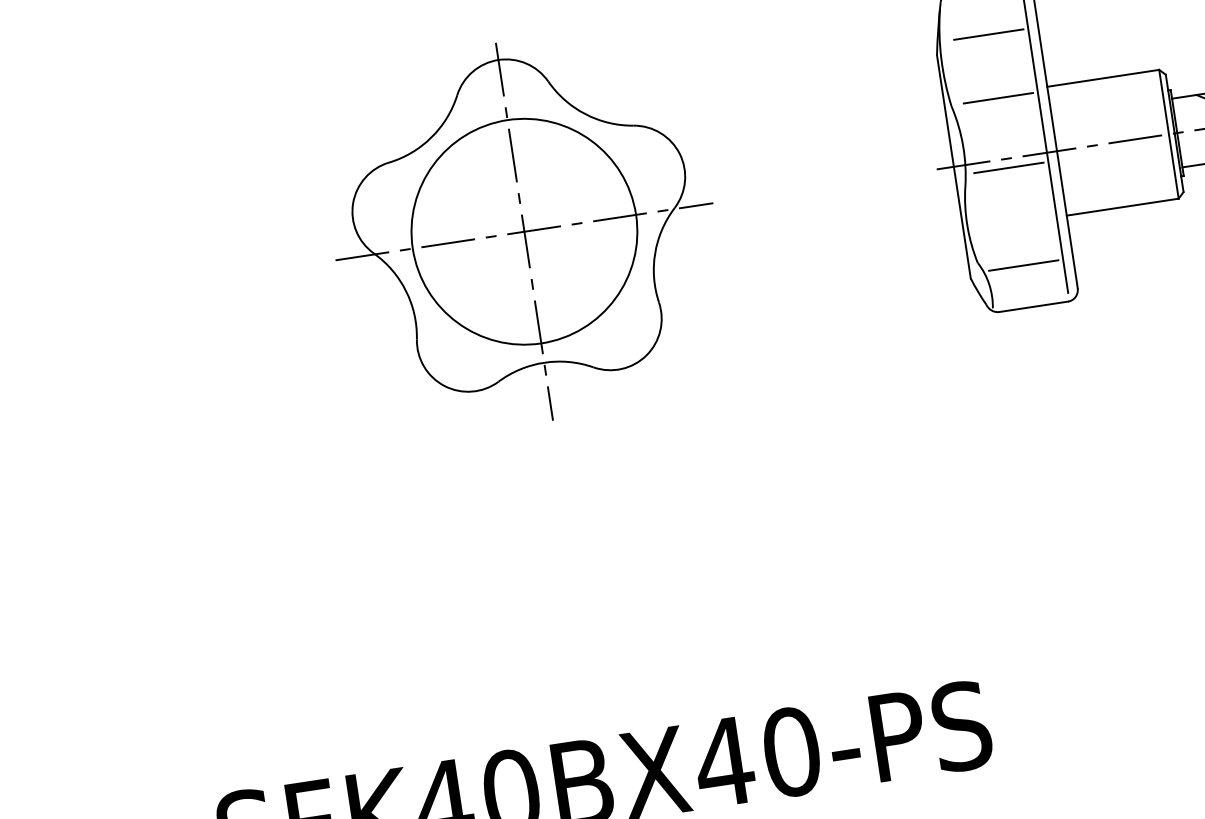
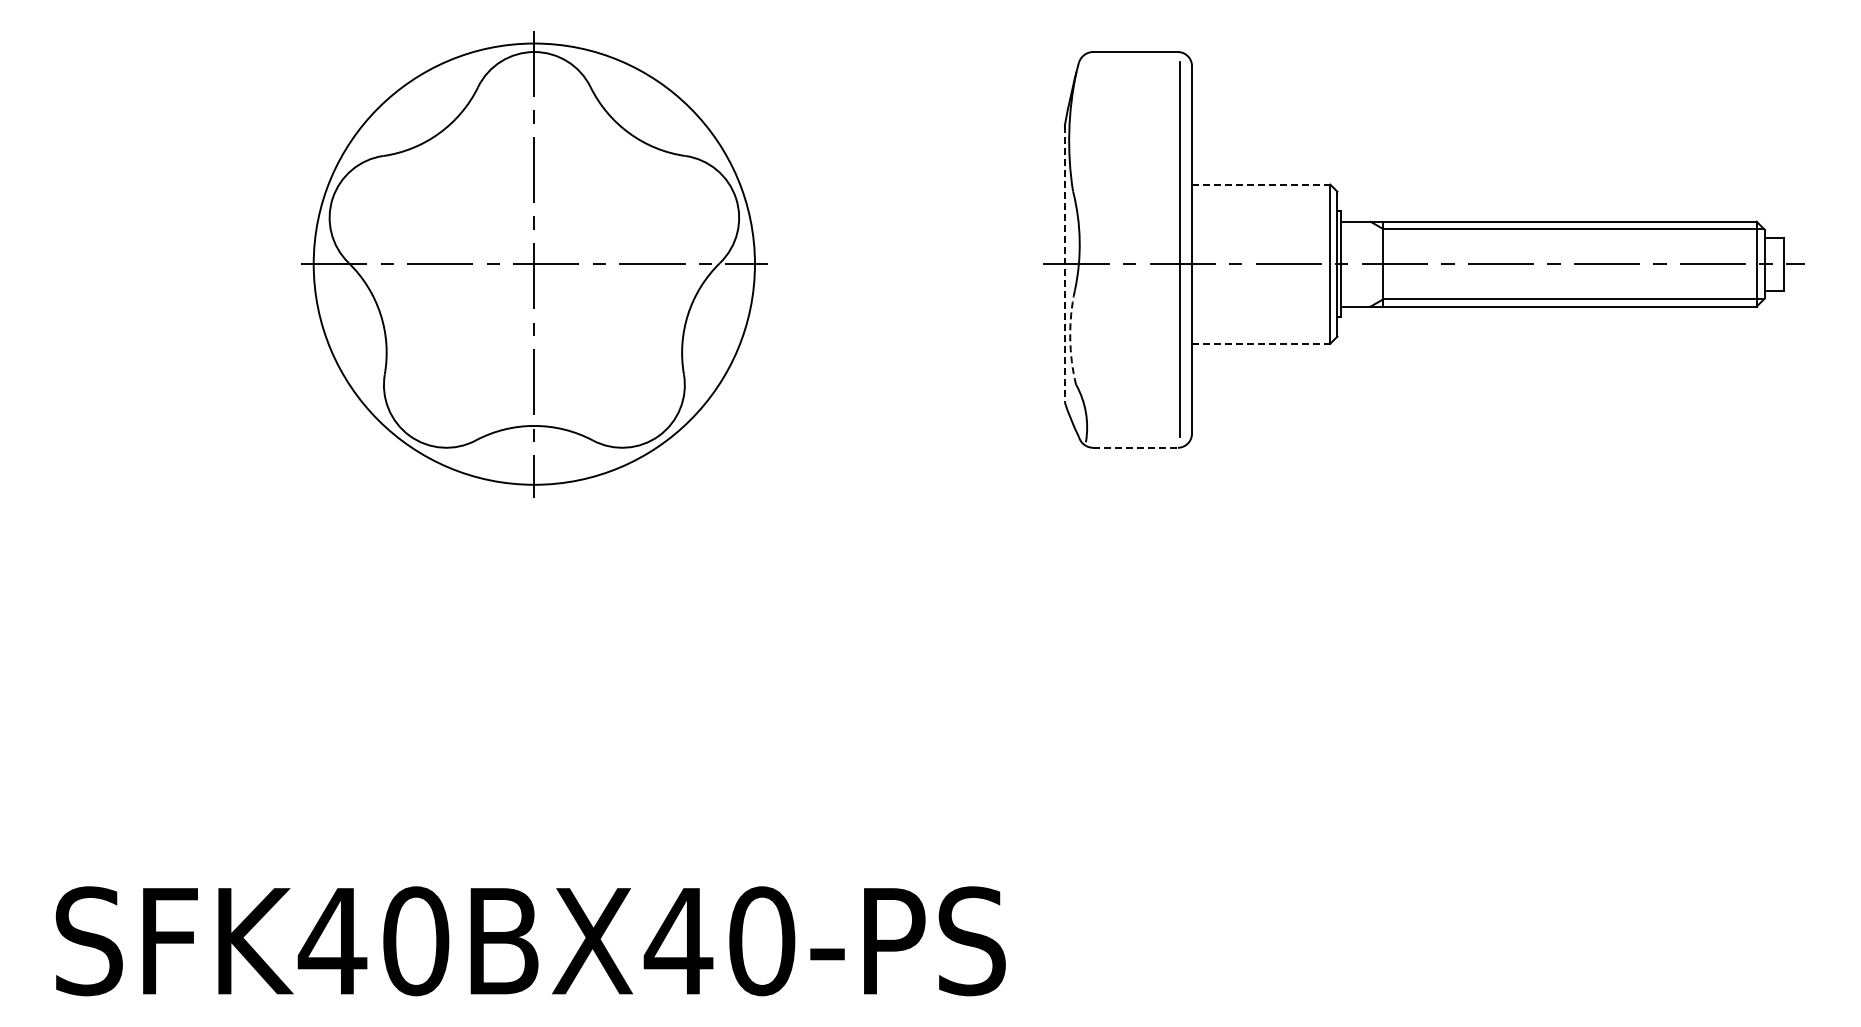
line: (988, 34) -> (1130, 110), removed
line: (1103, 78) -> (1261, 184), solid -> dashed
line: (998, 98) -> (1130, 189), removed
line: (953, 167) -> (1064, 264), solid -> dashed
line: (1008, 167) -> (1130, 275), removed
line: (1122, 206) -> (1261, 343), solid -> dashed
arc: (967, 225) -> (1070, 337), solid -> dashed
circle: (524, 232) -> (534, 264), size x1.6
line: (1023, 265) -> (1130, 396), removed
line: (1034, 306) -> (1136, 447), solid -> dashed

